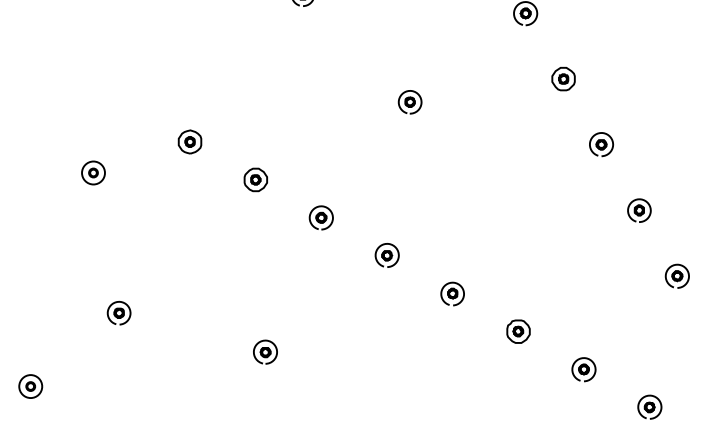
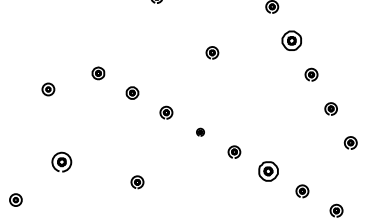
part: (562, 78) -> (291, 40), size x1.6
part: (387, 256) -> (200, 132), size x0.6
part: (118, 312) -> (61, 161), size x1.6
part: (518, 331) -> (268, 171), size x1.6

